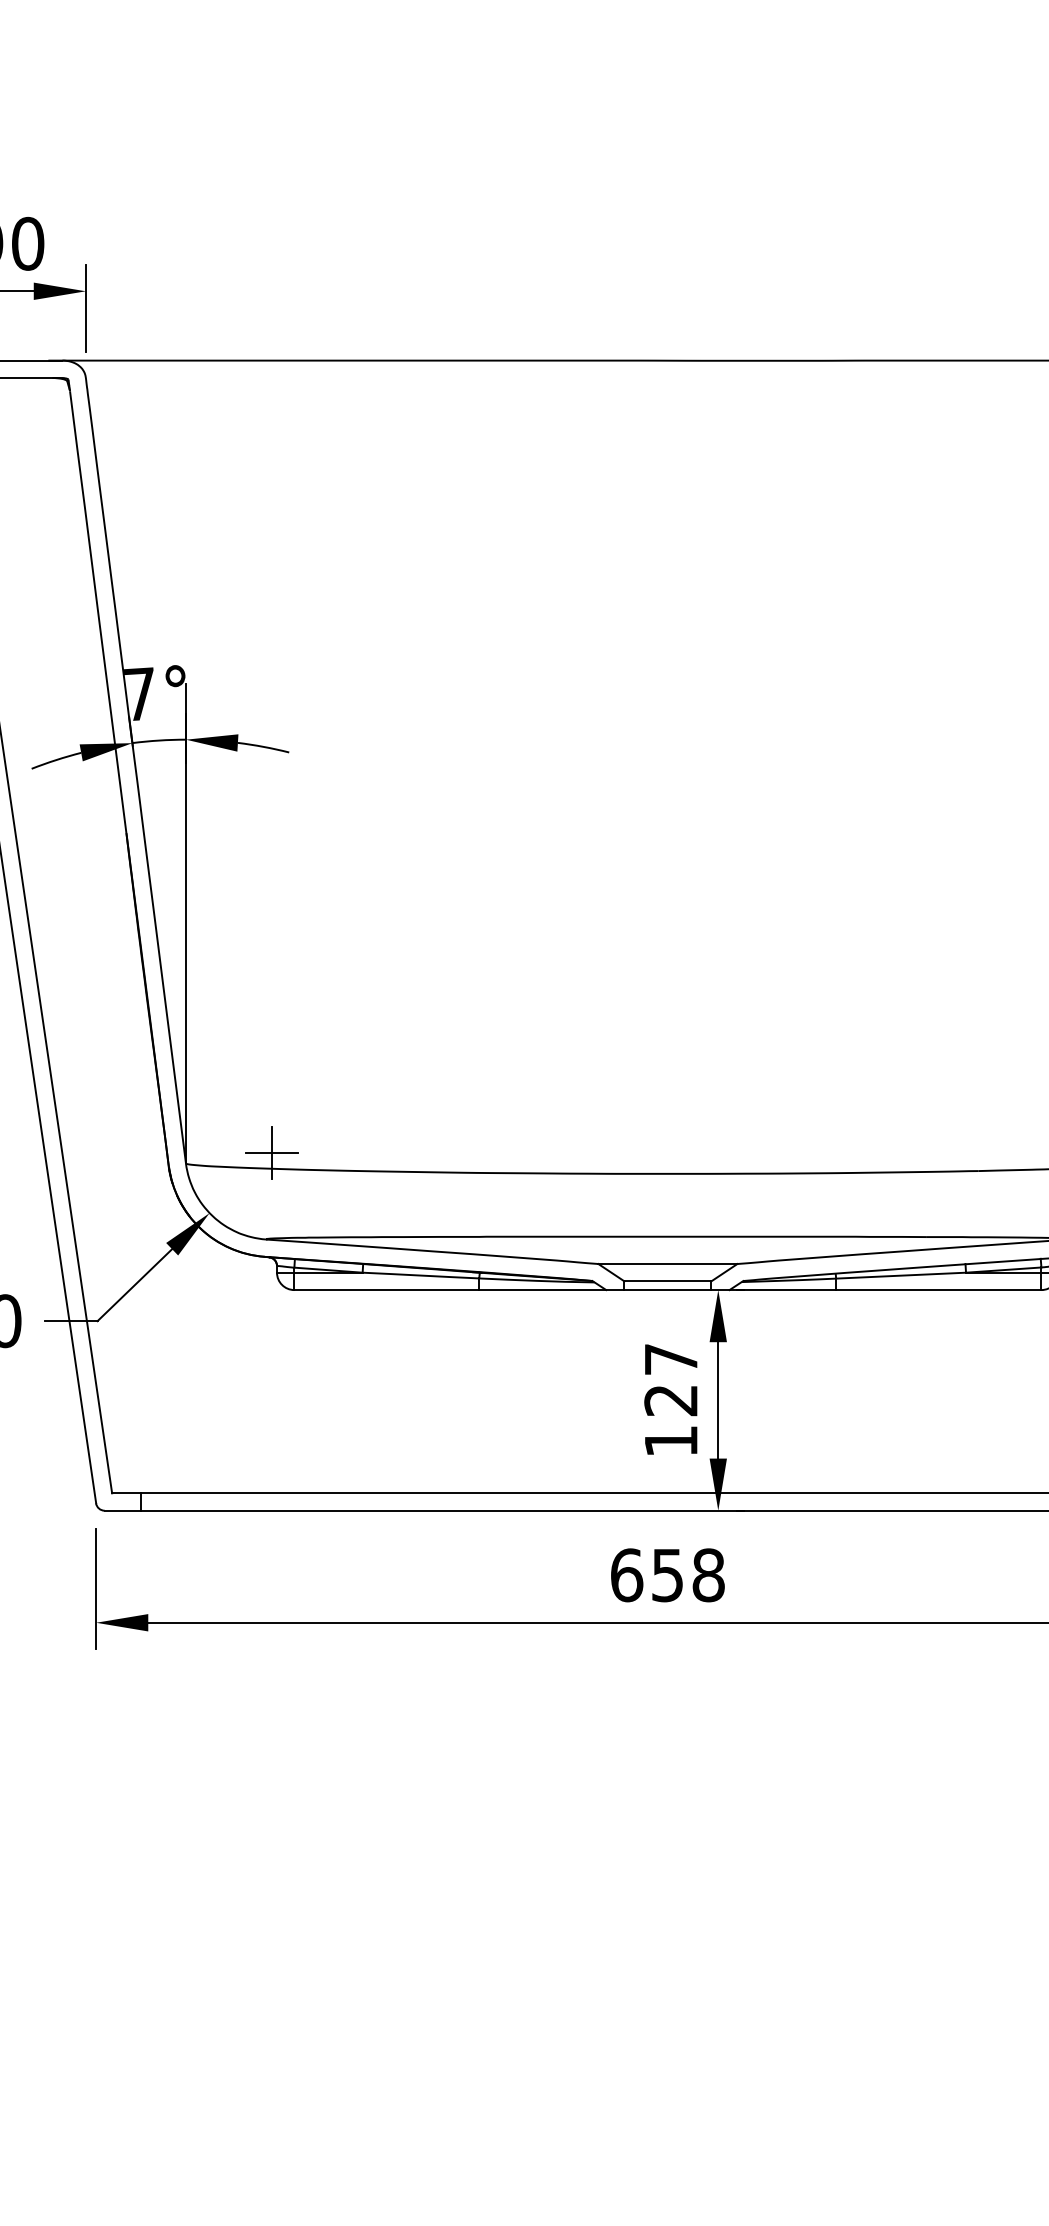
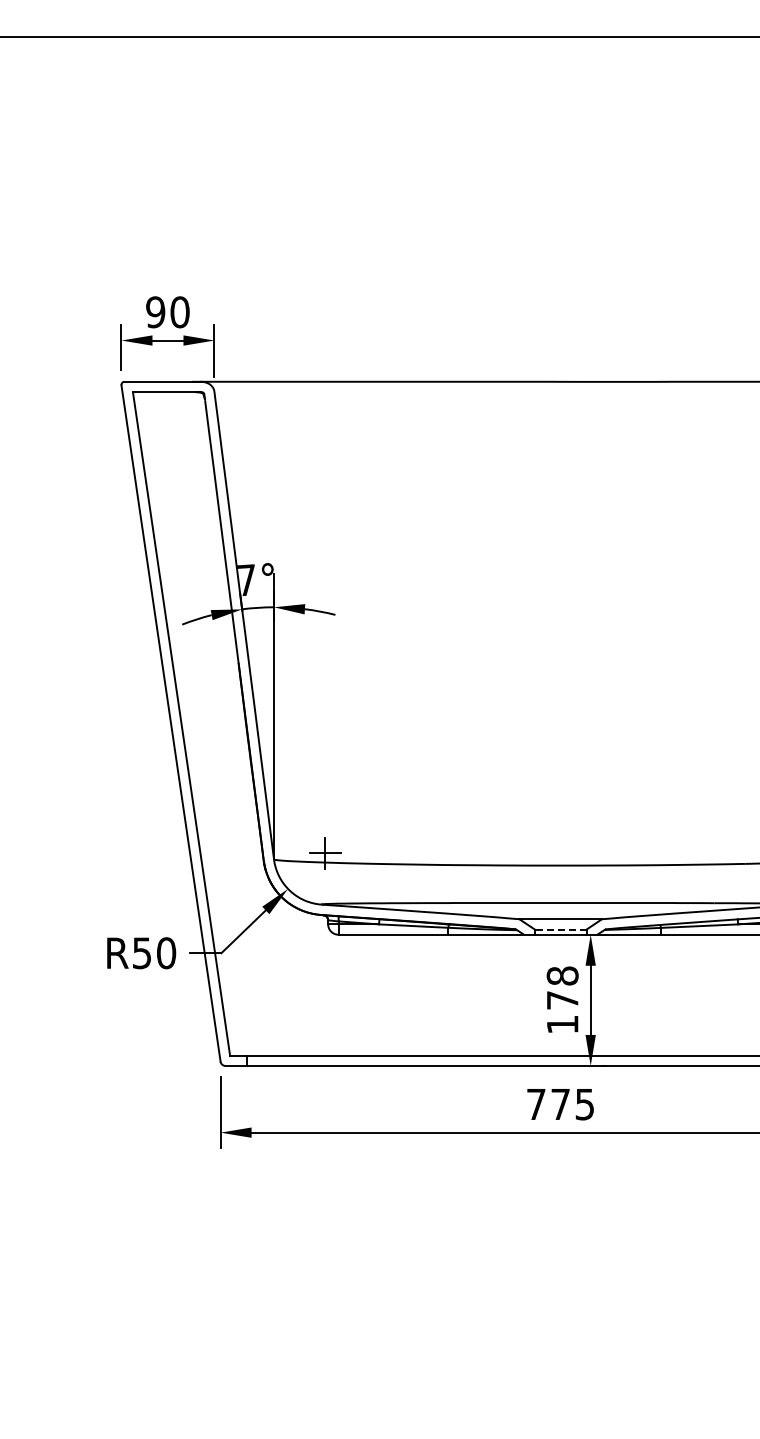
line: (667, 1281) -> (560, 929), solid -> dashed
text: (670, 1378) -> (562, 987), 127 -> 178
text: (667, 1575) -> (560, 1104), 658 -> 775

